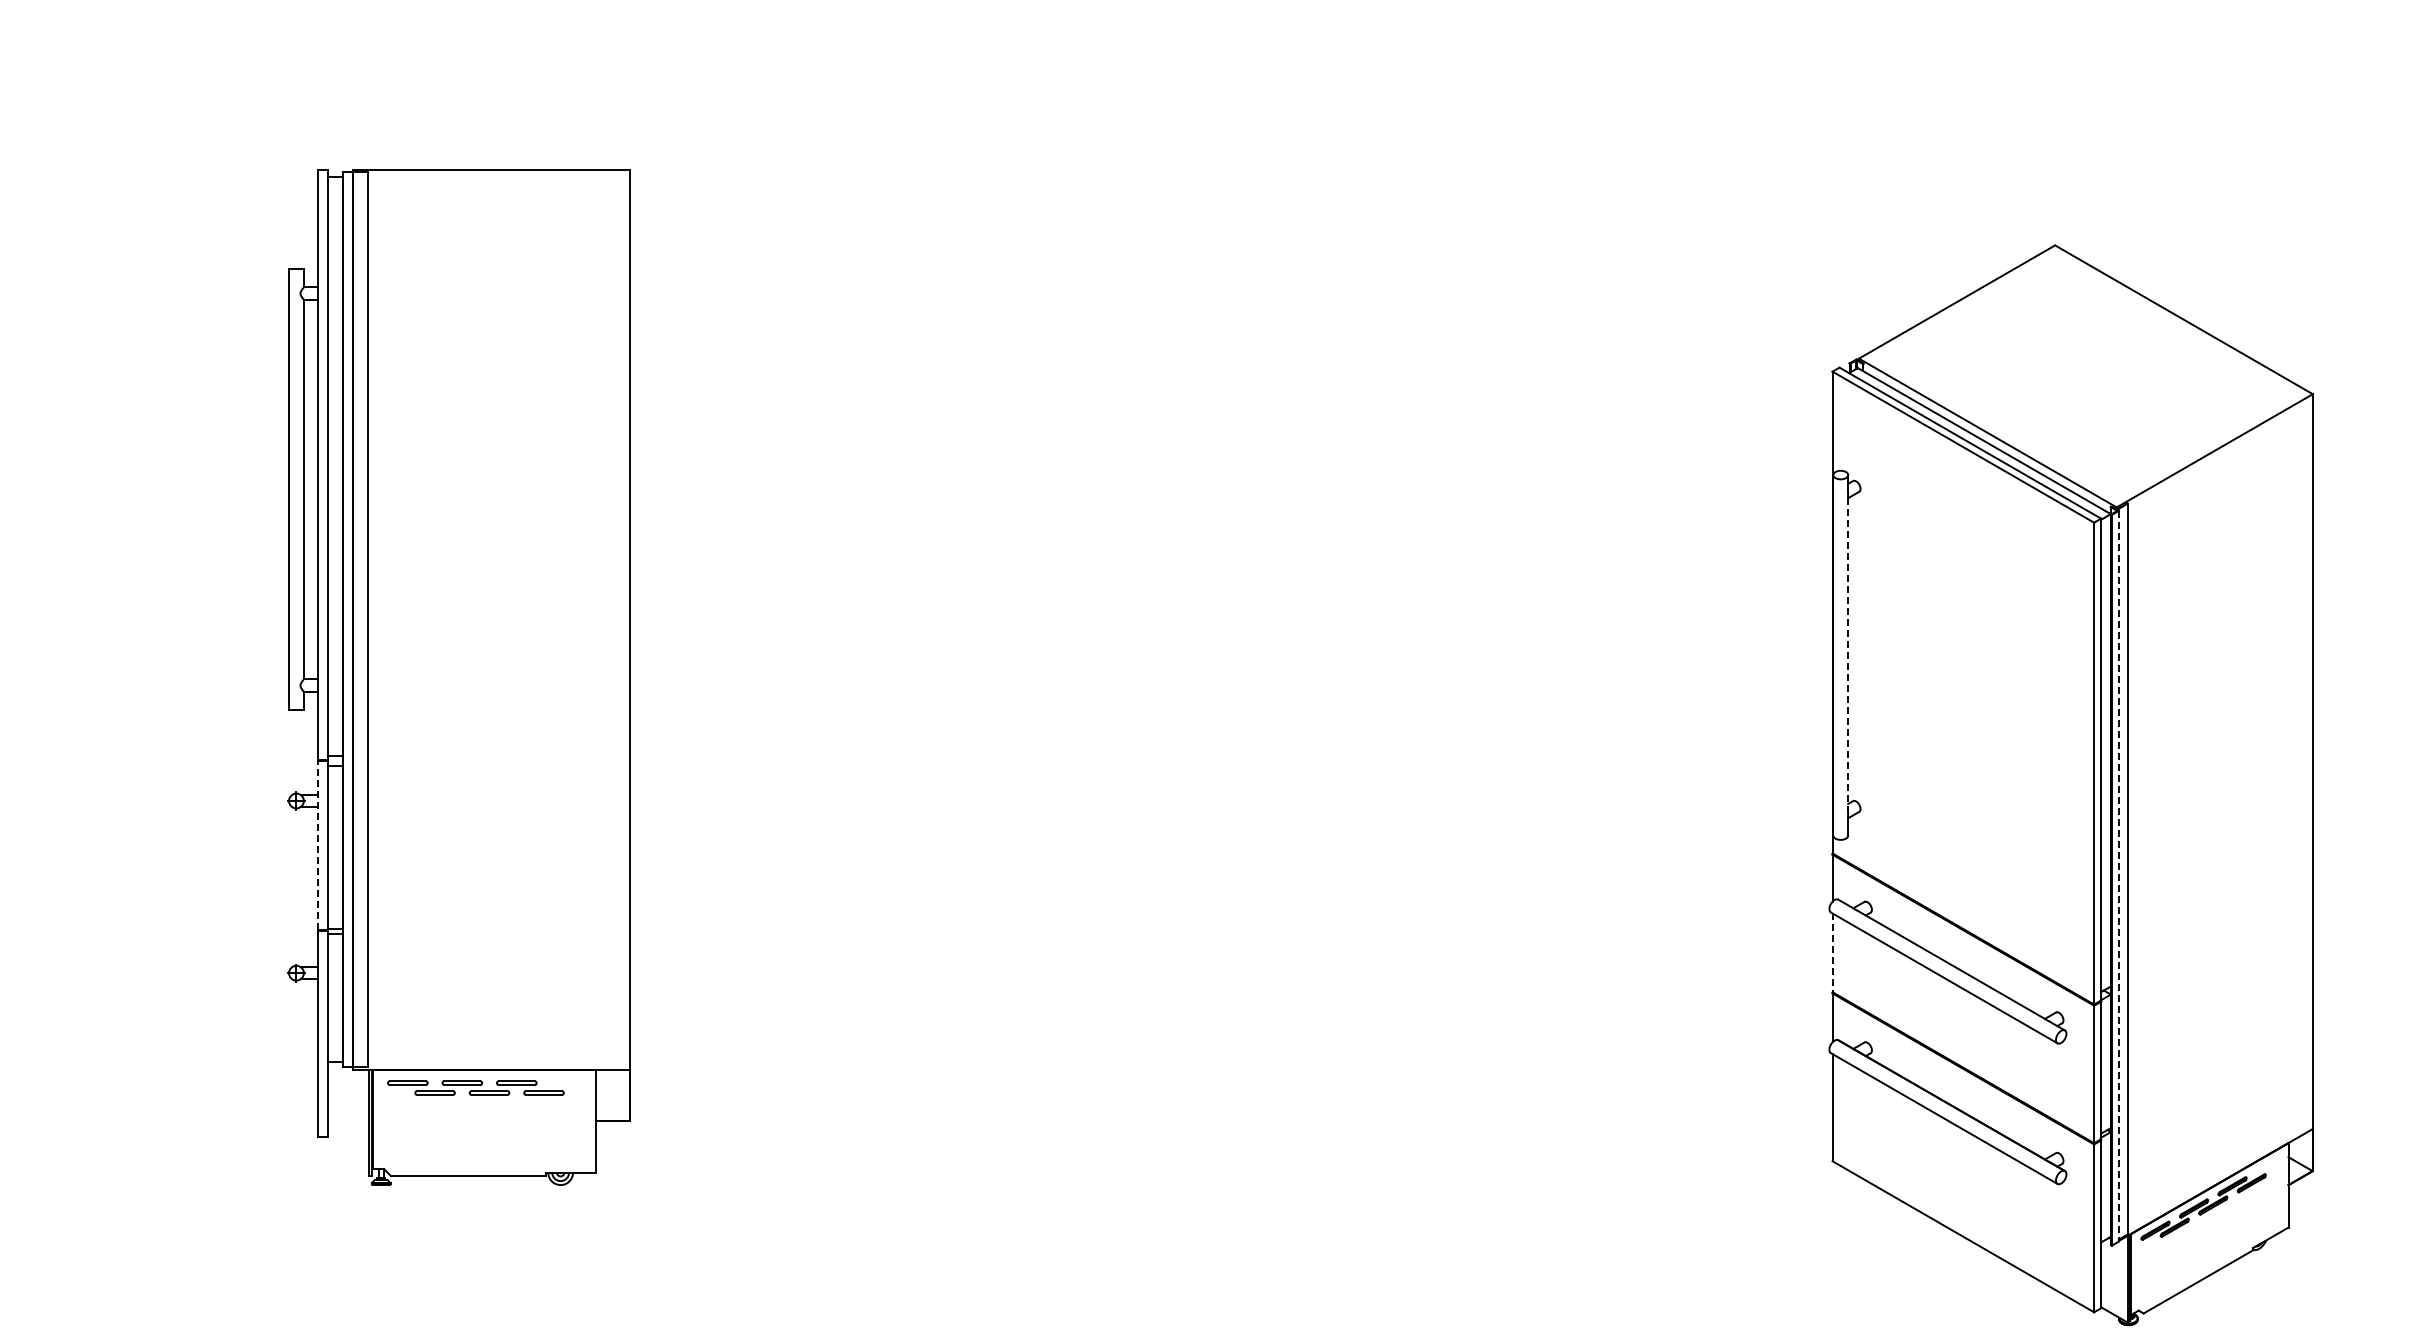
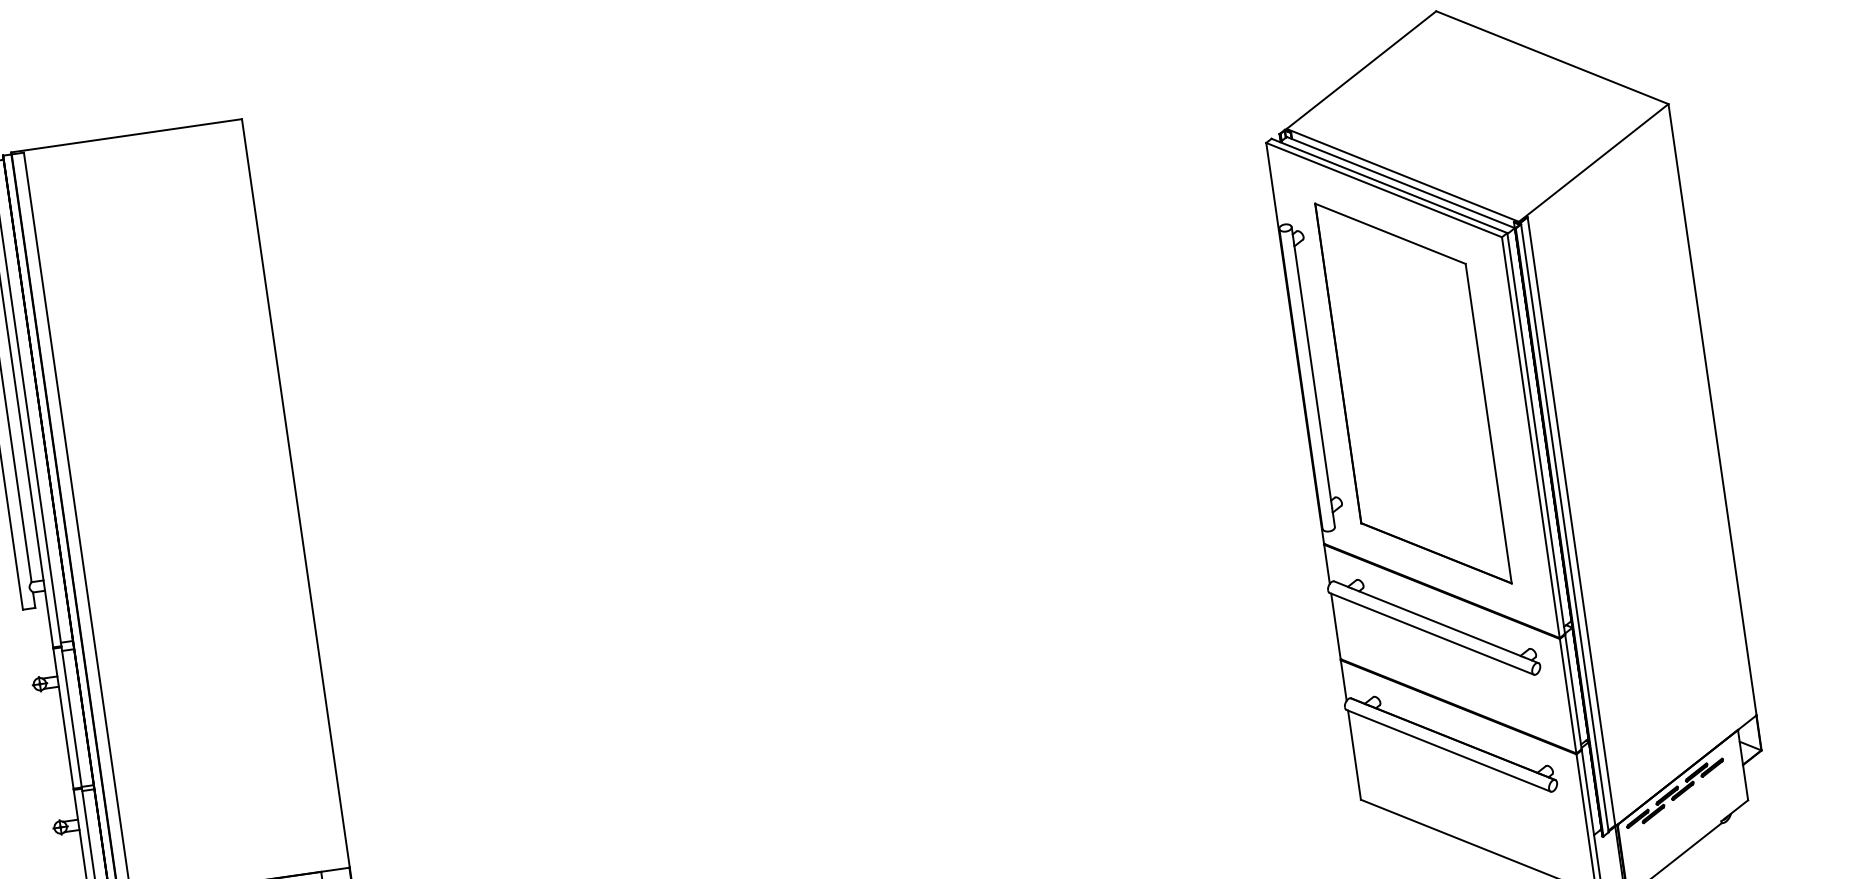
line: (1848, 654) -> (1313, 376), dashed -> solid
part: (1962, 691) -> (1412, 393), added
line: (318, 845) -> (63, 718), dashed -> solid
line: (2118, 876) -> (1564, 528), dashed -> solid
line: (1832, 953) -> (1335, 626), dashed -> solid

